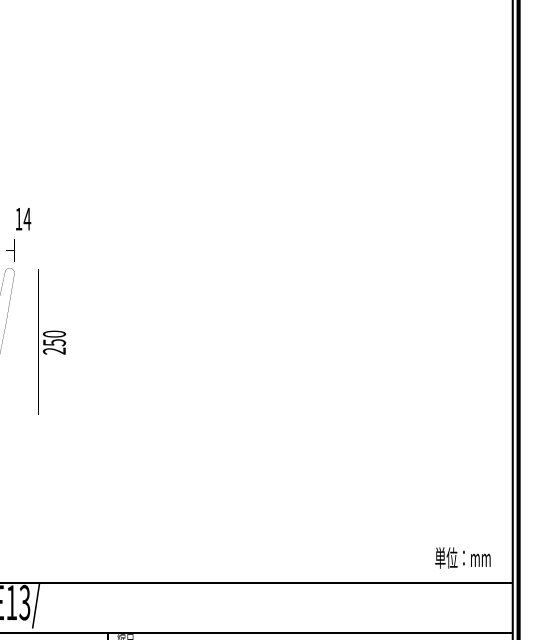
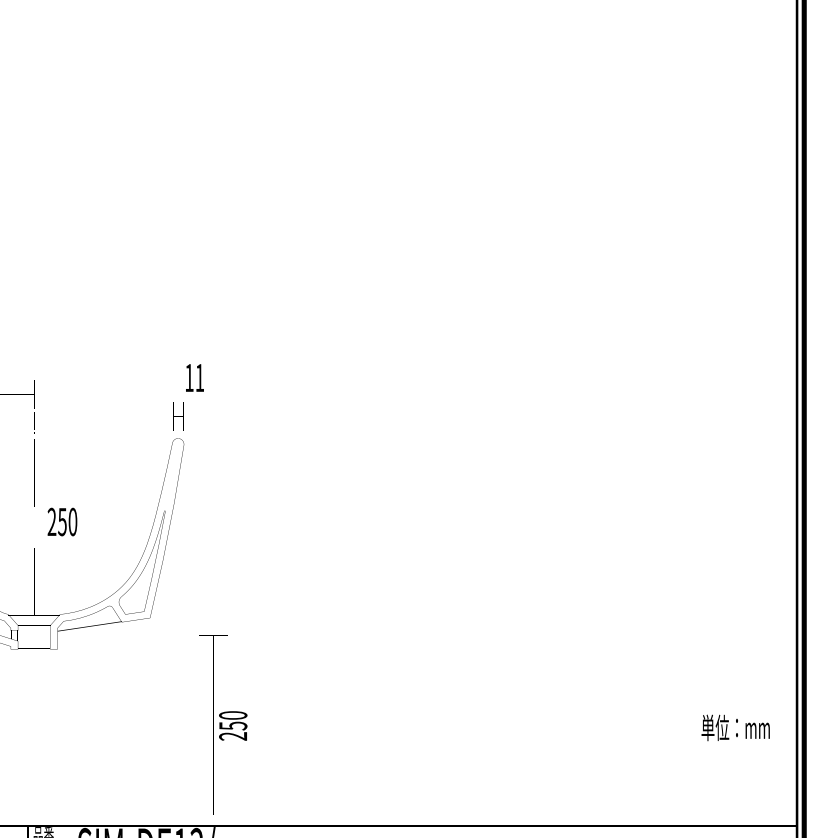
text: (27, 218) -> (199, 377), 14 -> 11
text: (46, 341) -> (223, 724), moved
text: (462, 557) -> (735, 727), moved

